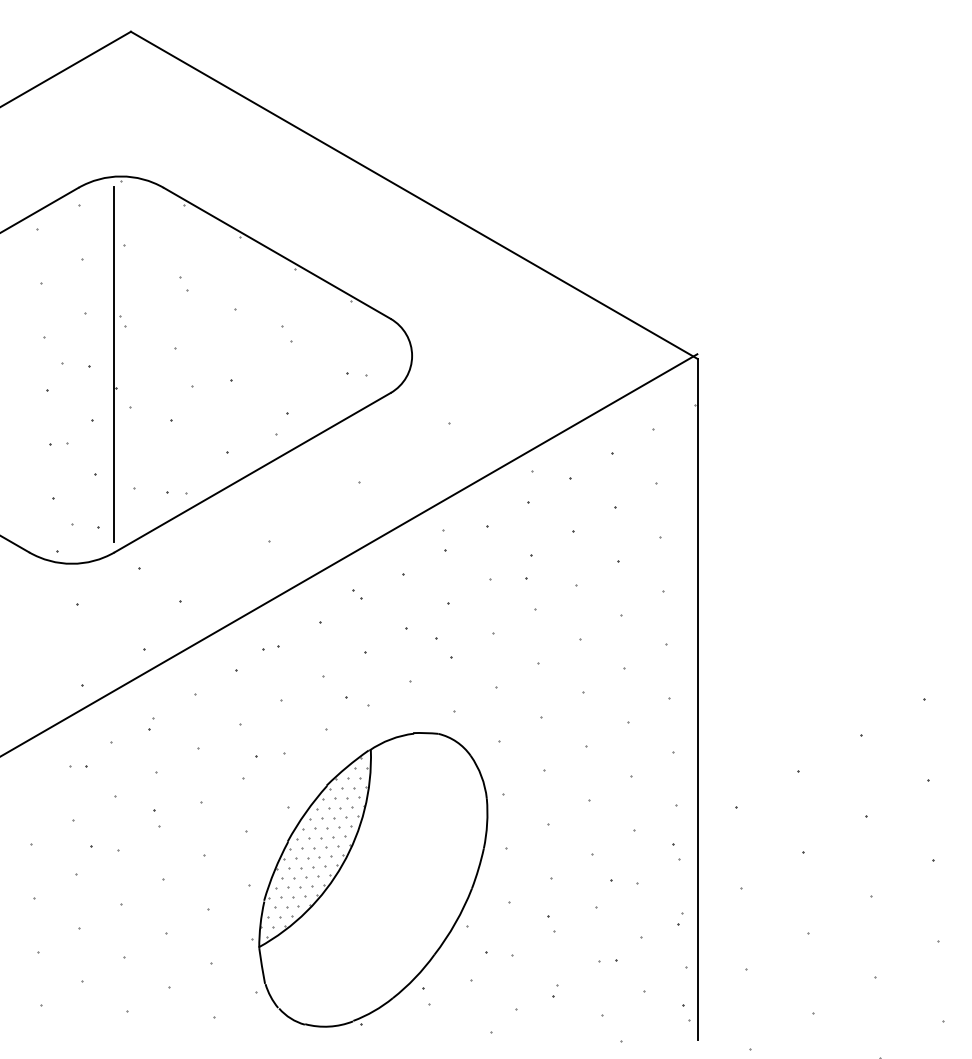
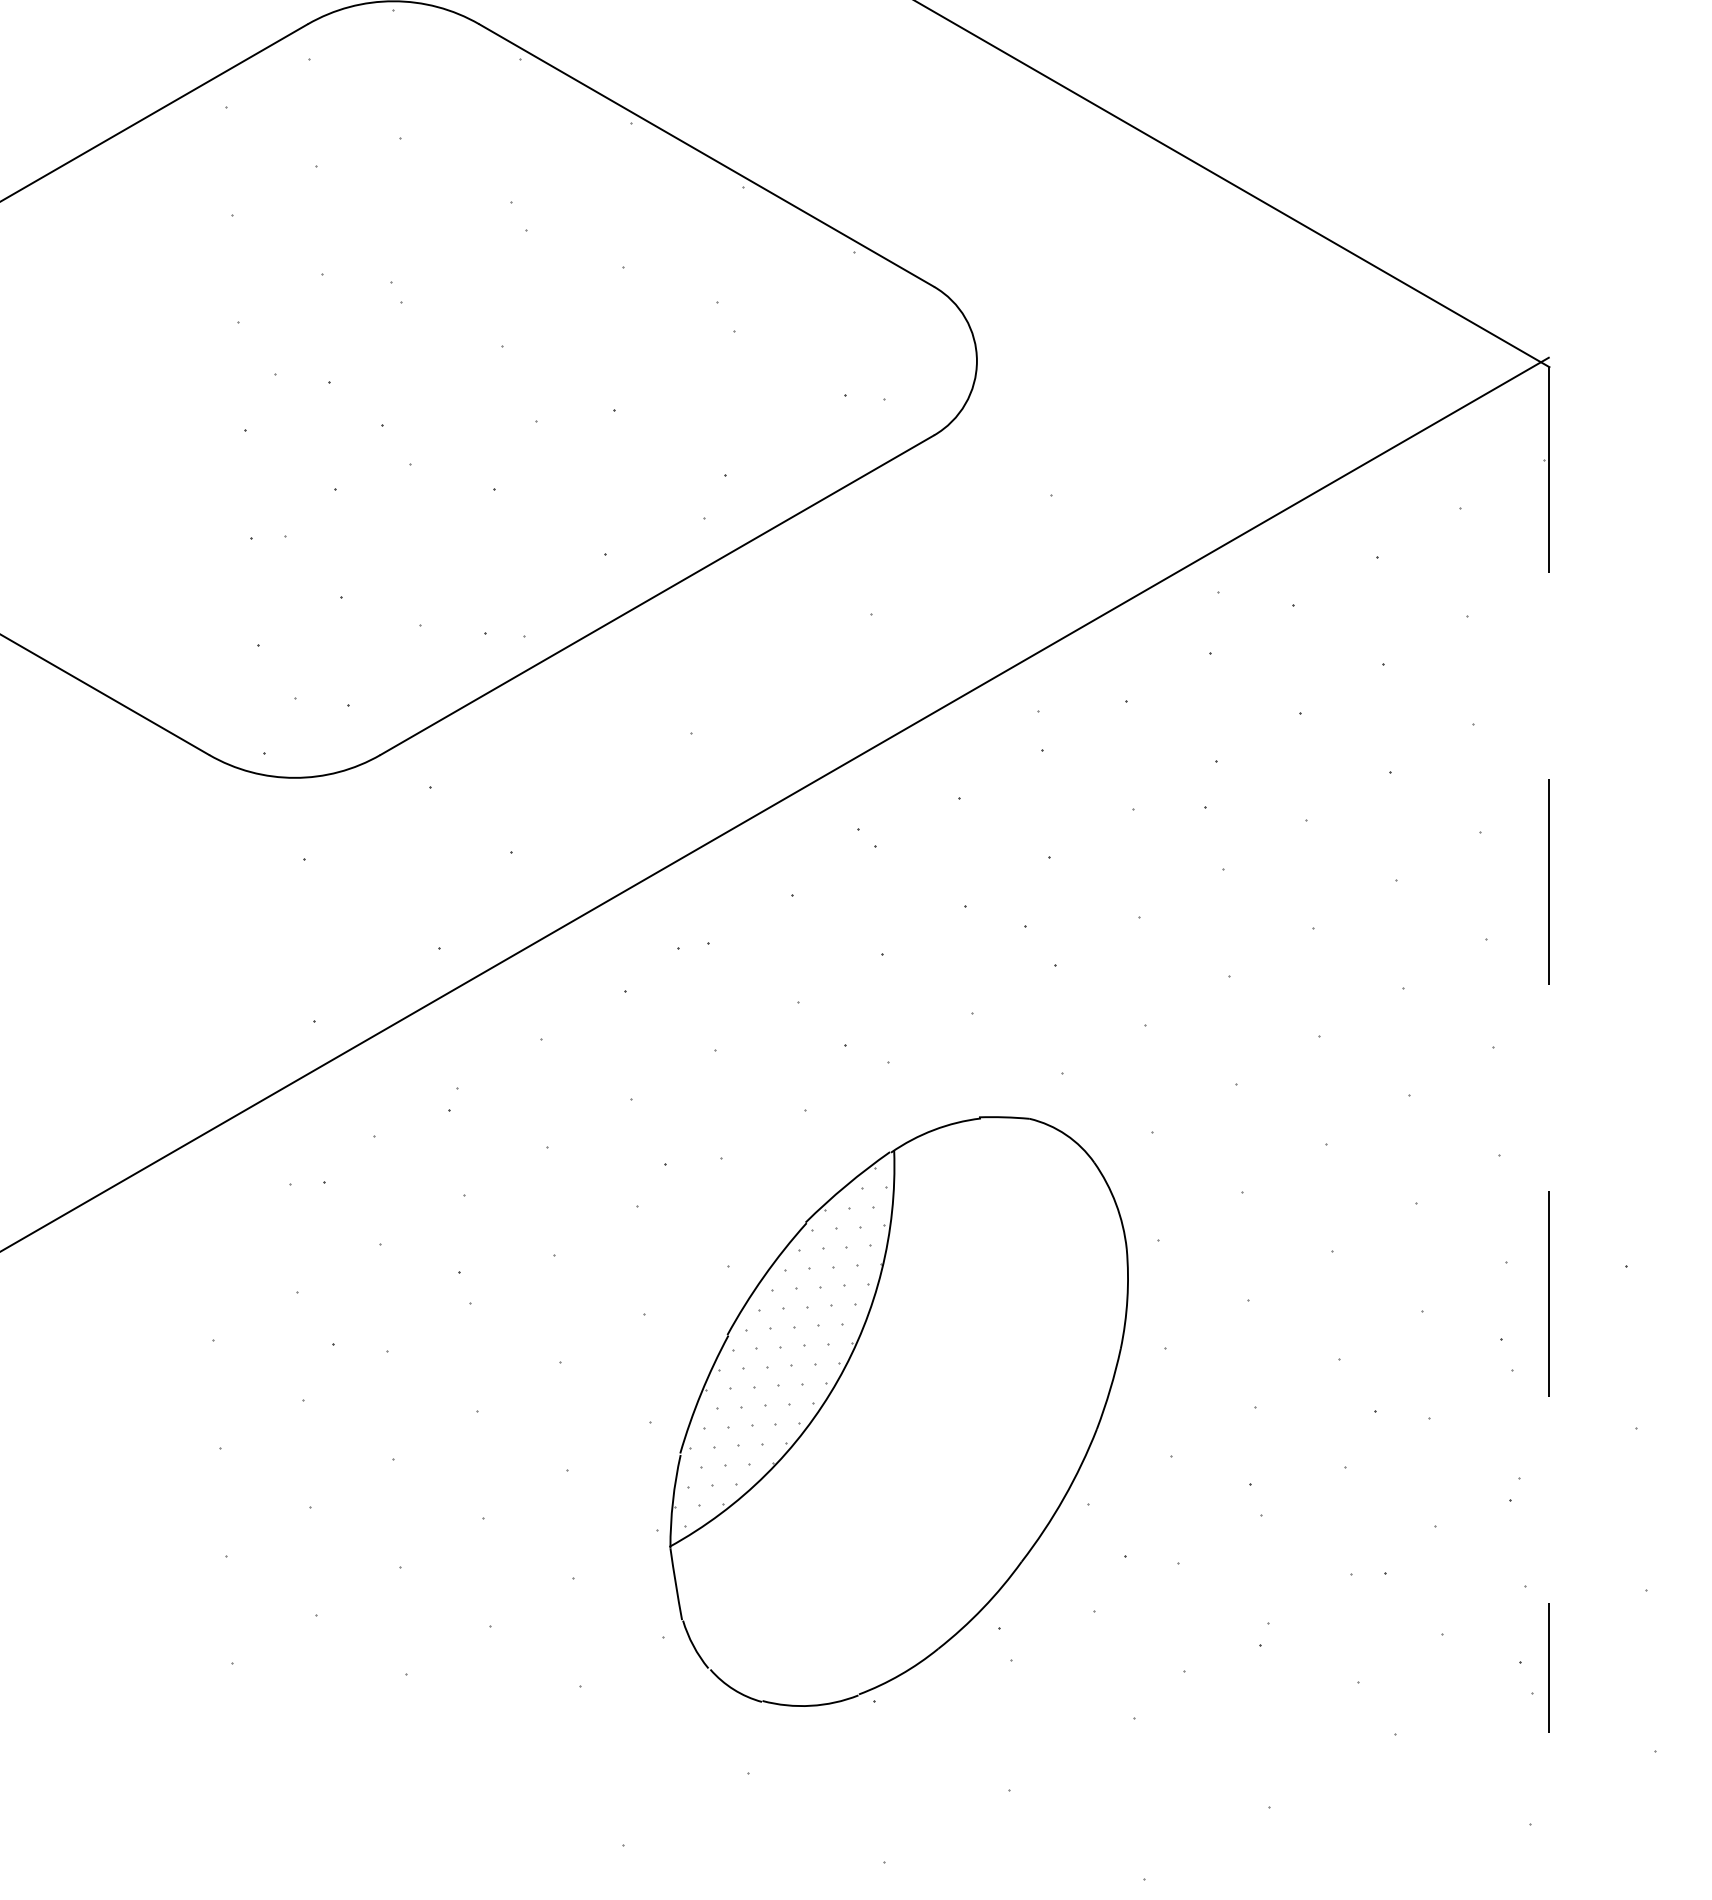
line: (113, 364) -> (378, 378), removed
line: (697, 699) -> (1549, 1049), solid -> dashed

